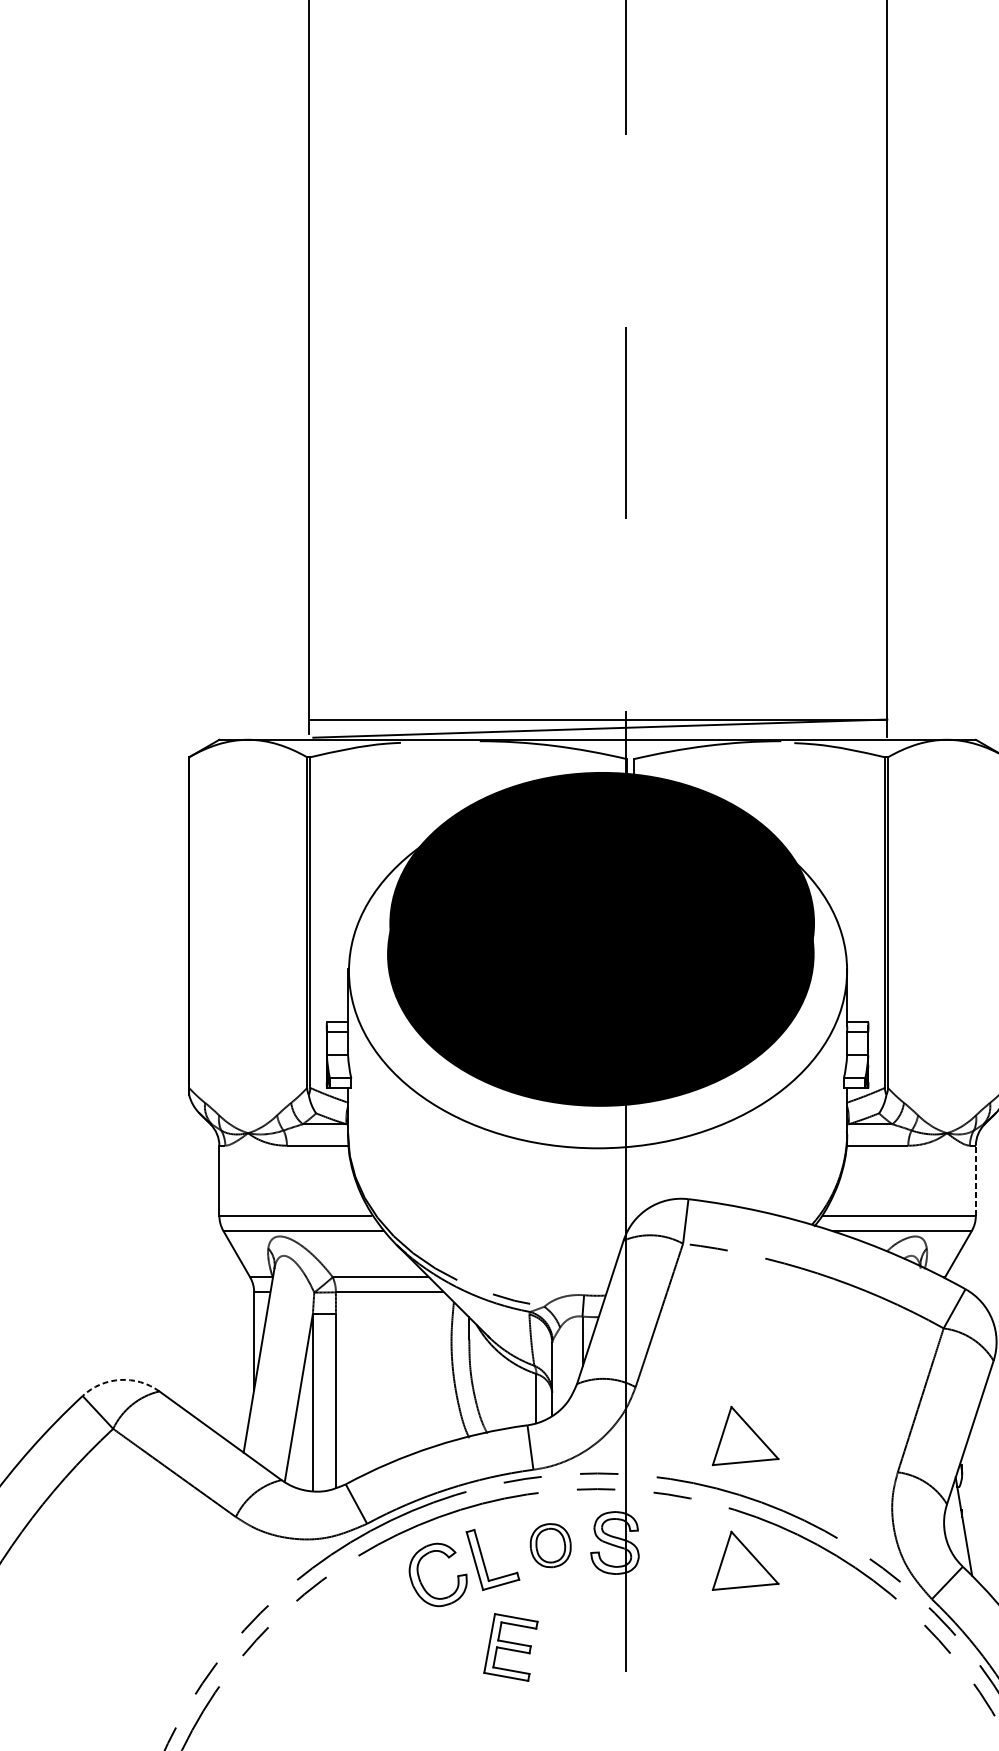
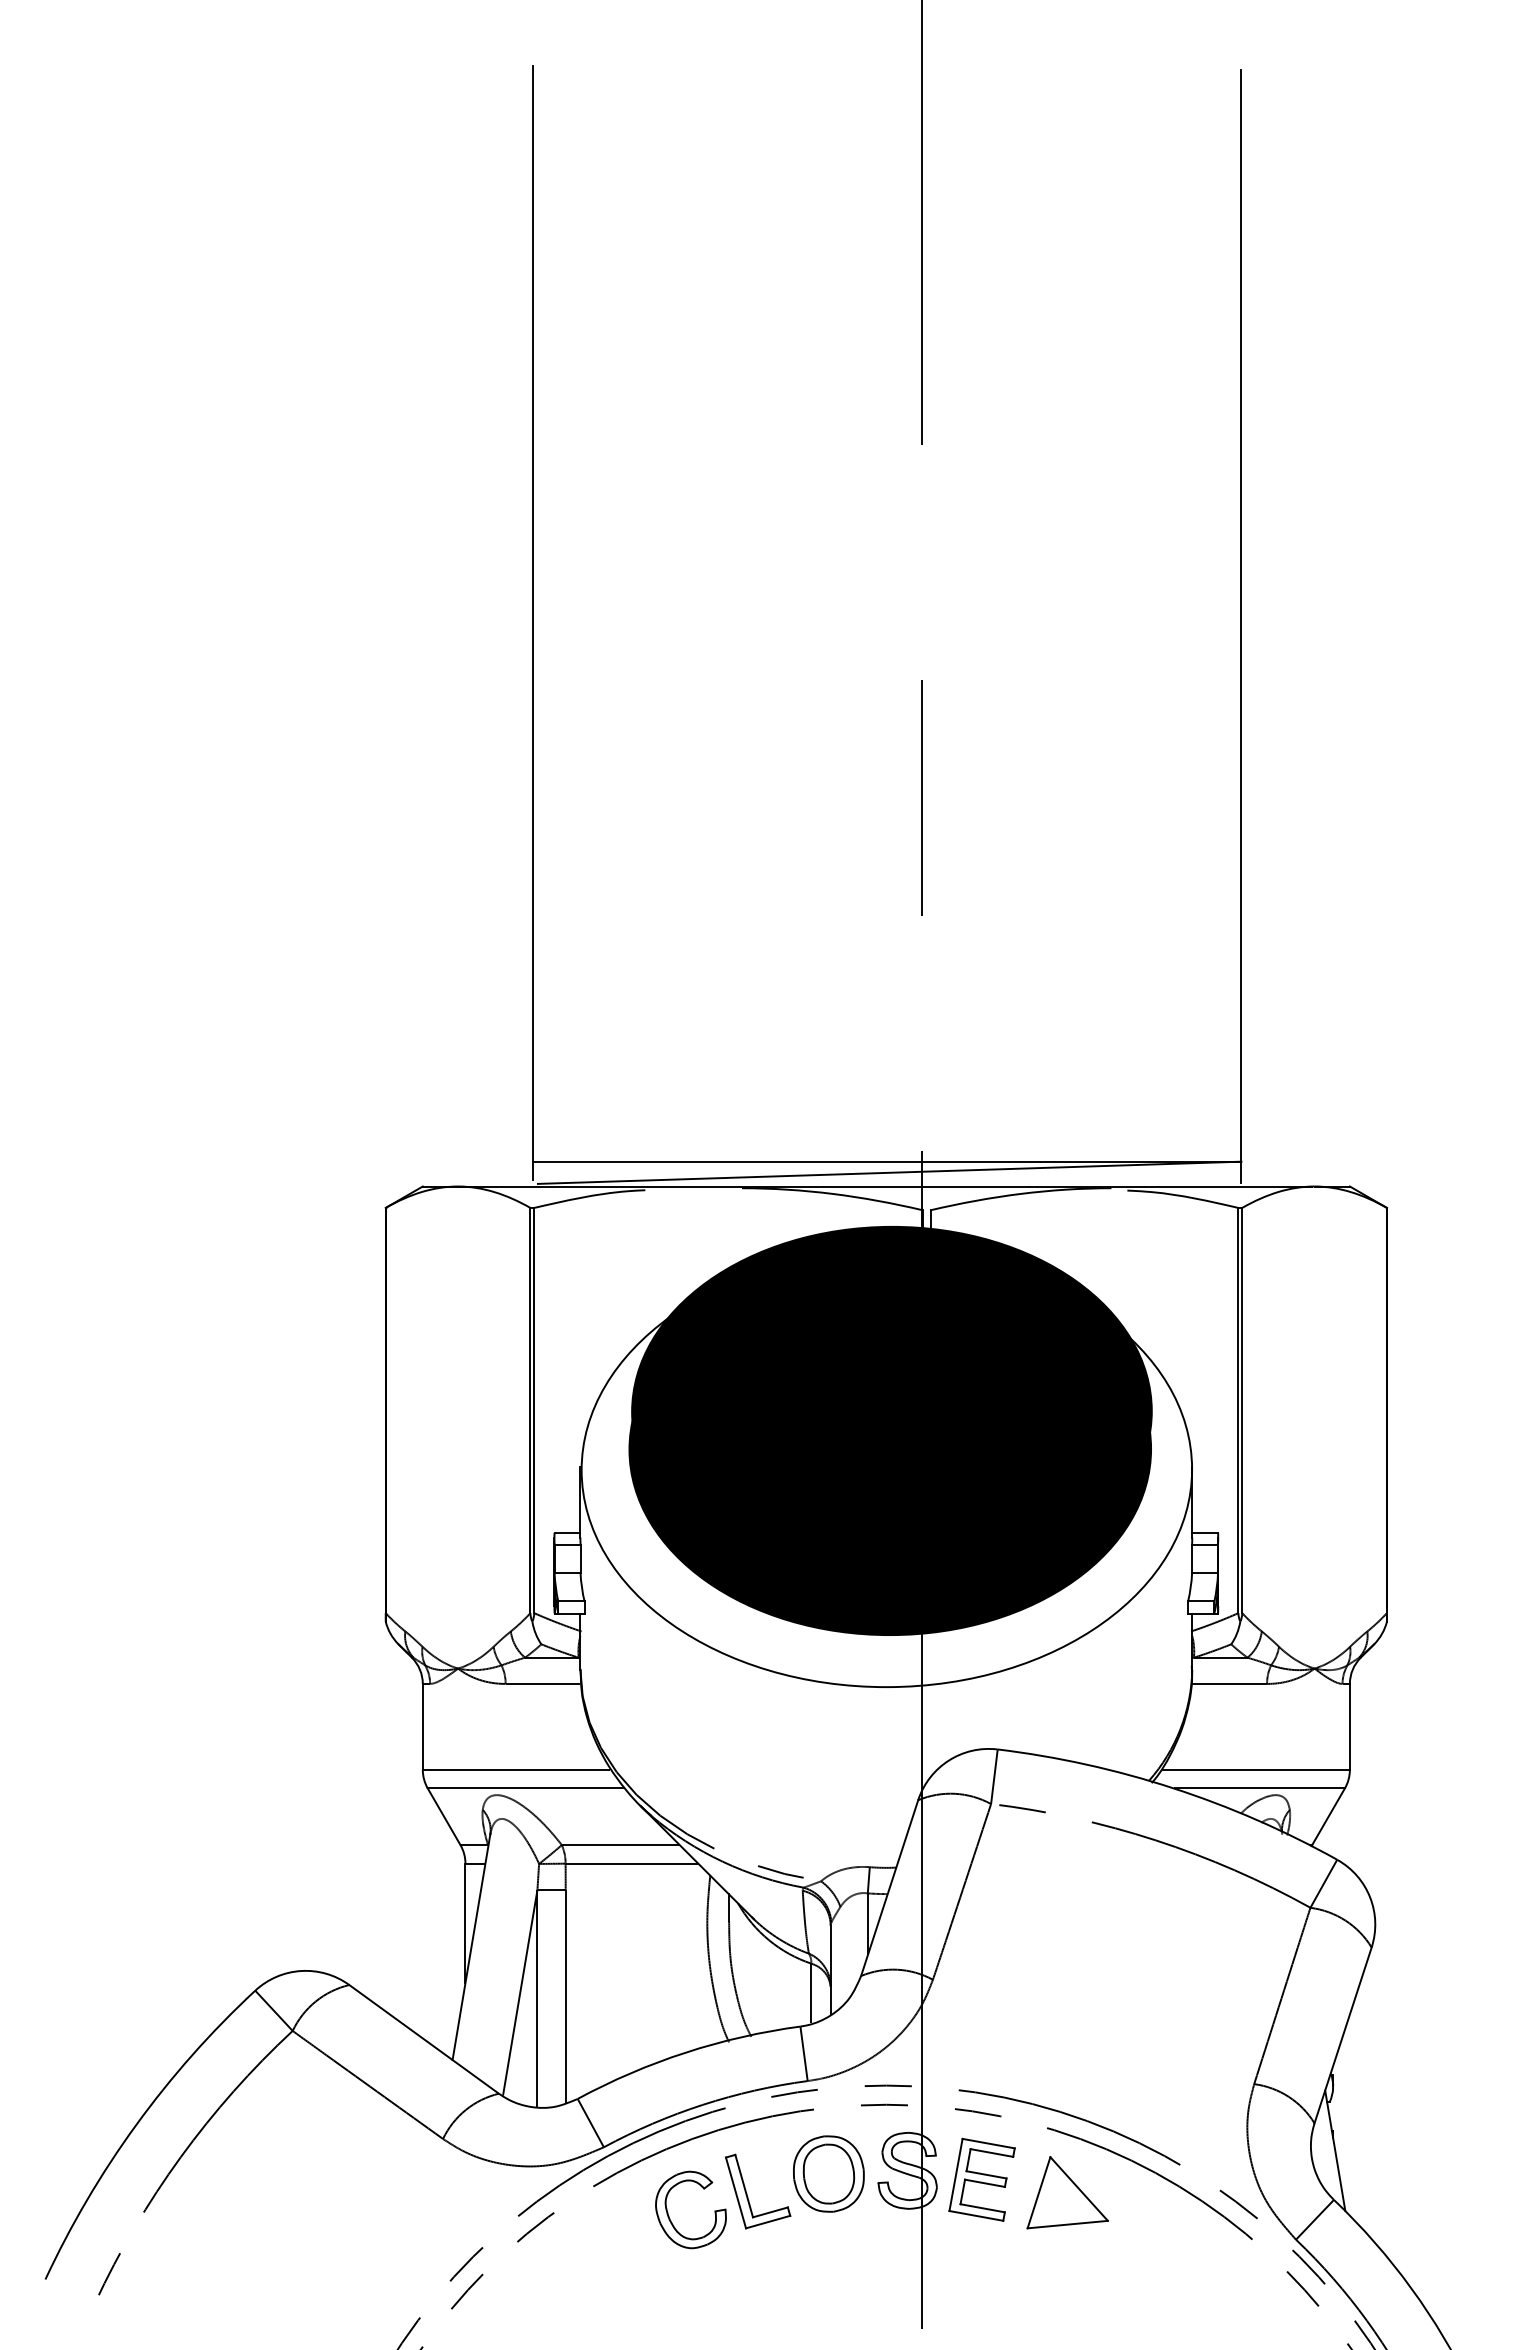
line: (975, 1180) -> (1349, 1726), dashed -> solid
arc: (120, 1380) -> (301, 1971), dashed -> solid
part: (745, 1435) -> (1067, 2039), removed
part: (550, 1545) -> (828, 2173), size x1.43
part: (510, 1647) -> (981, 2179), moved

